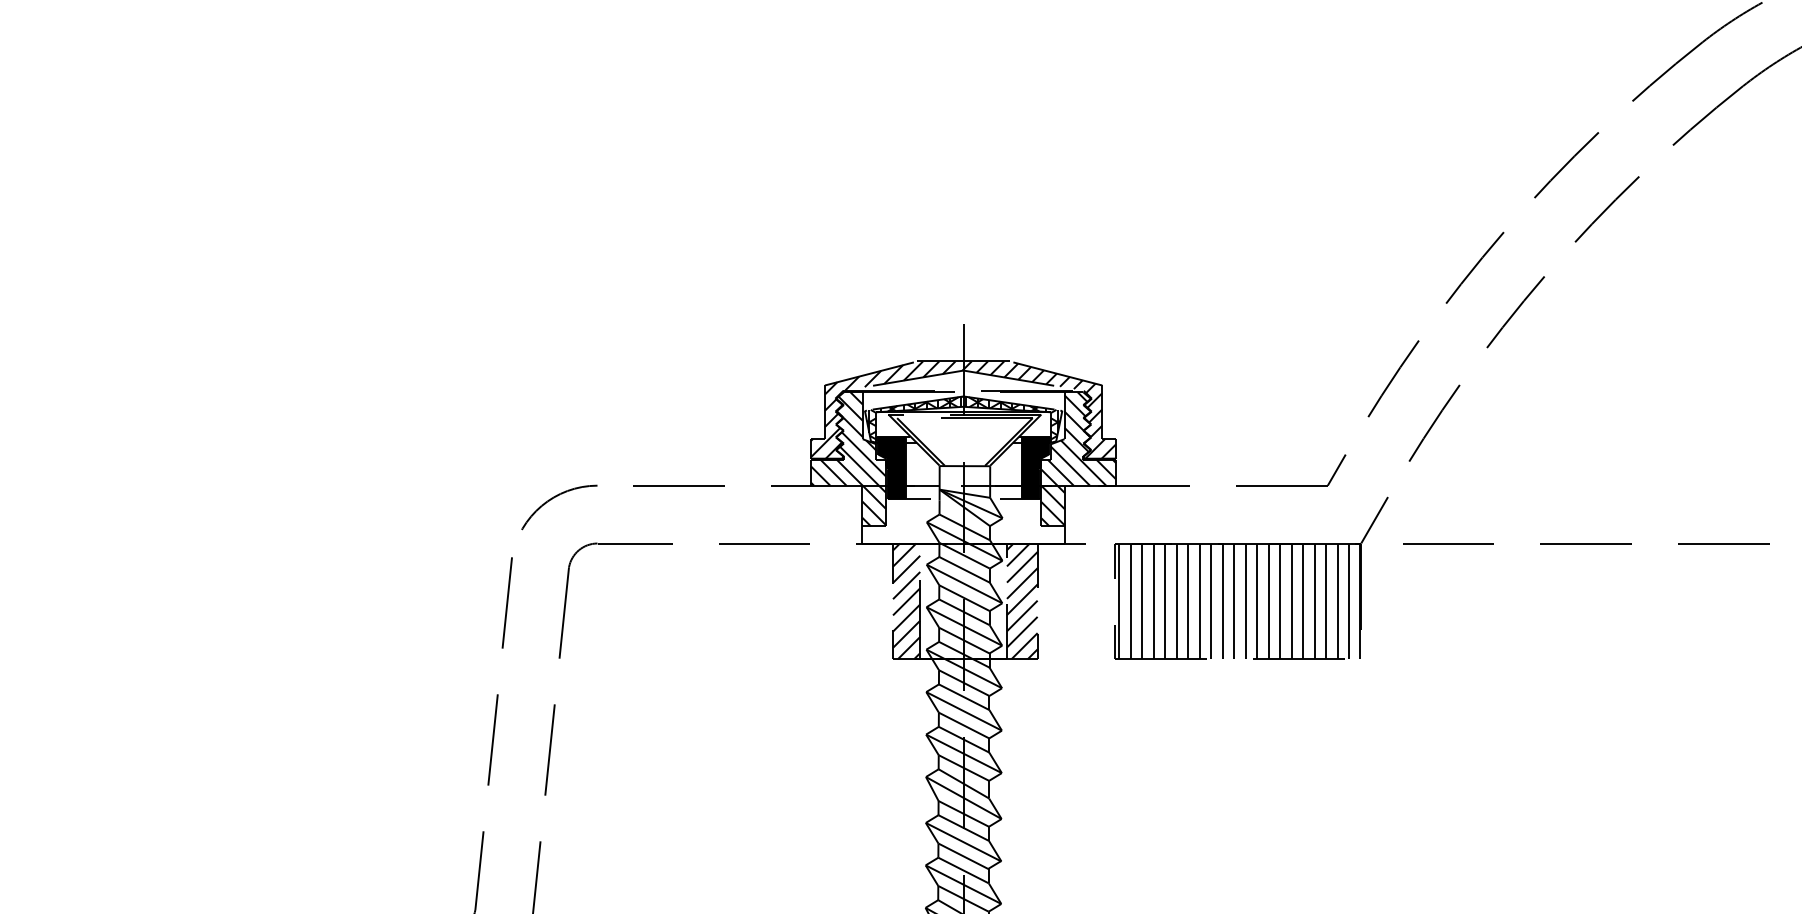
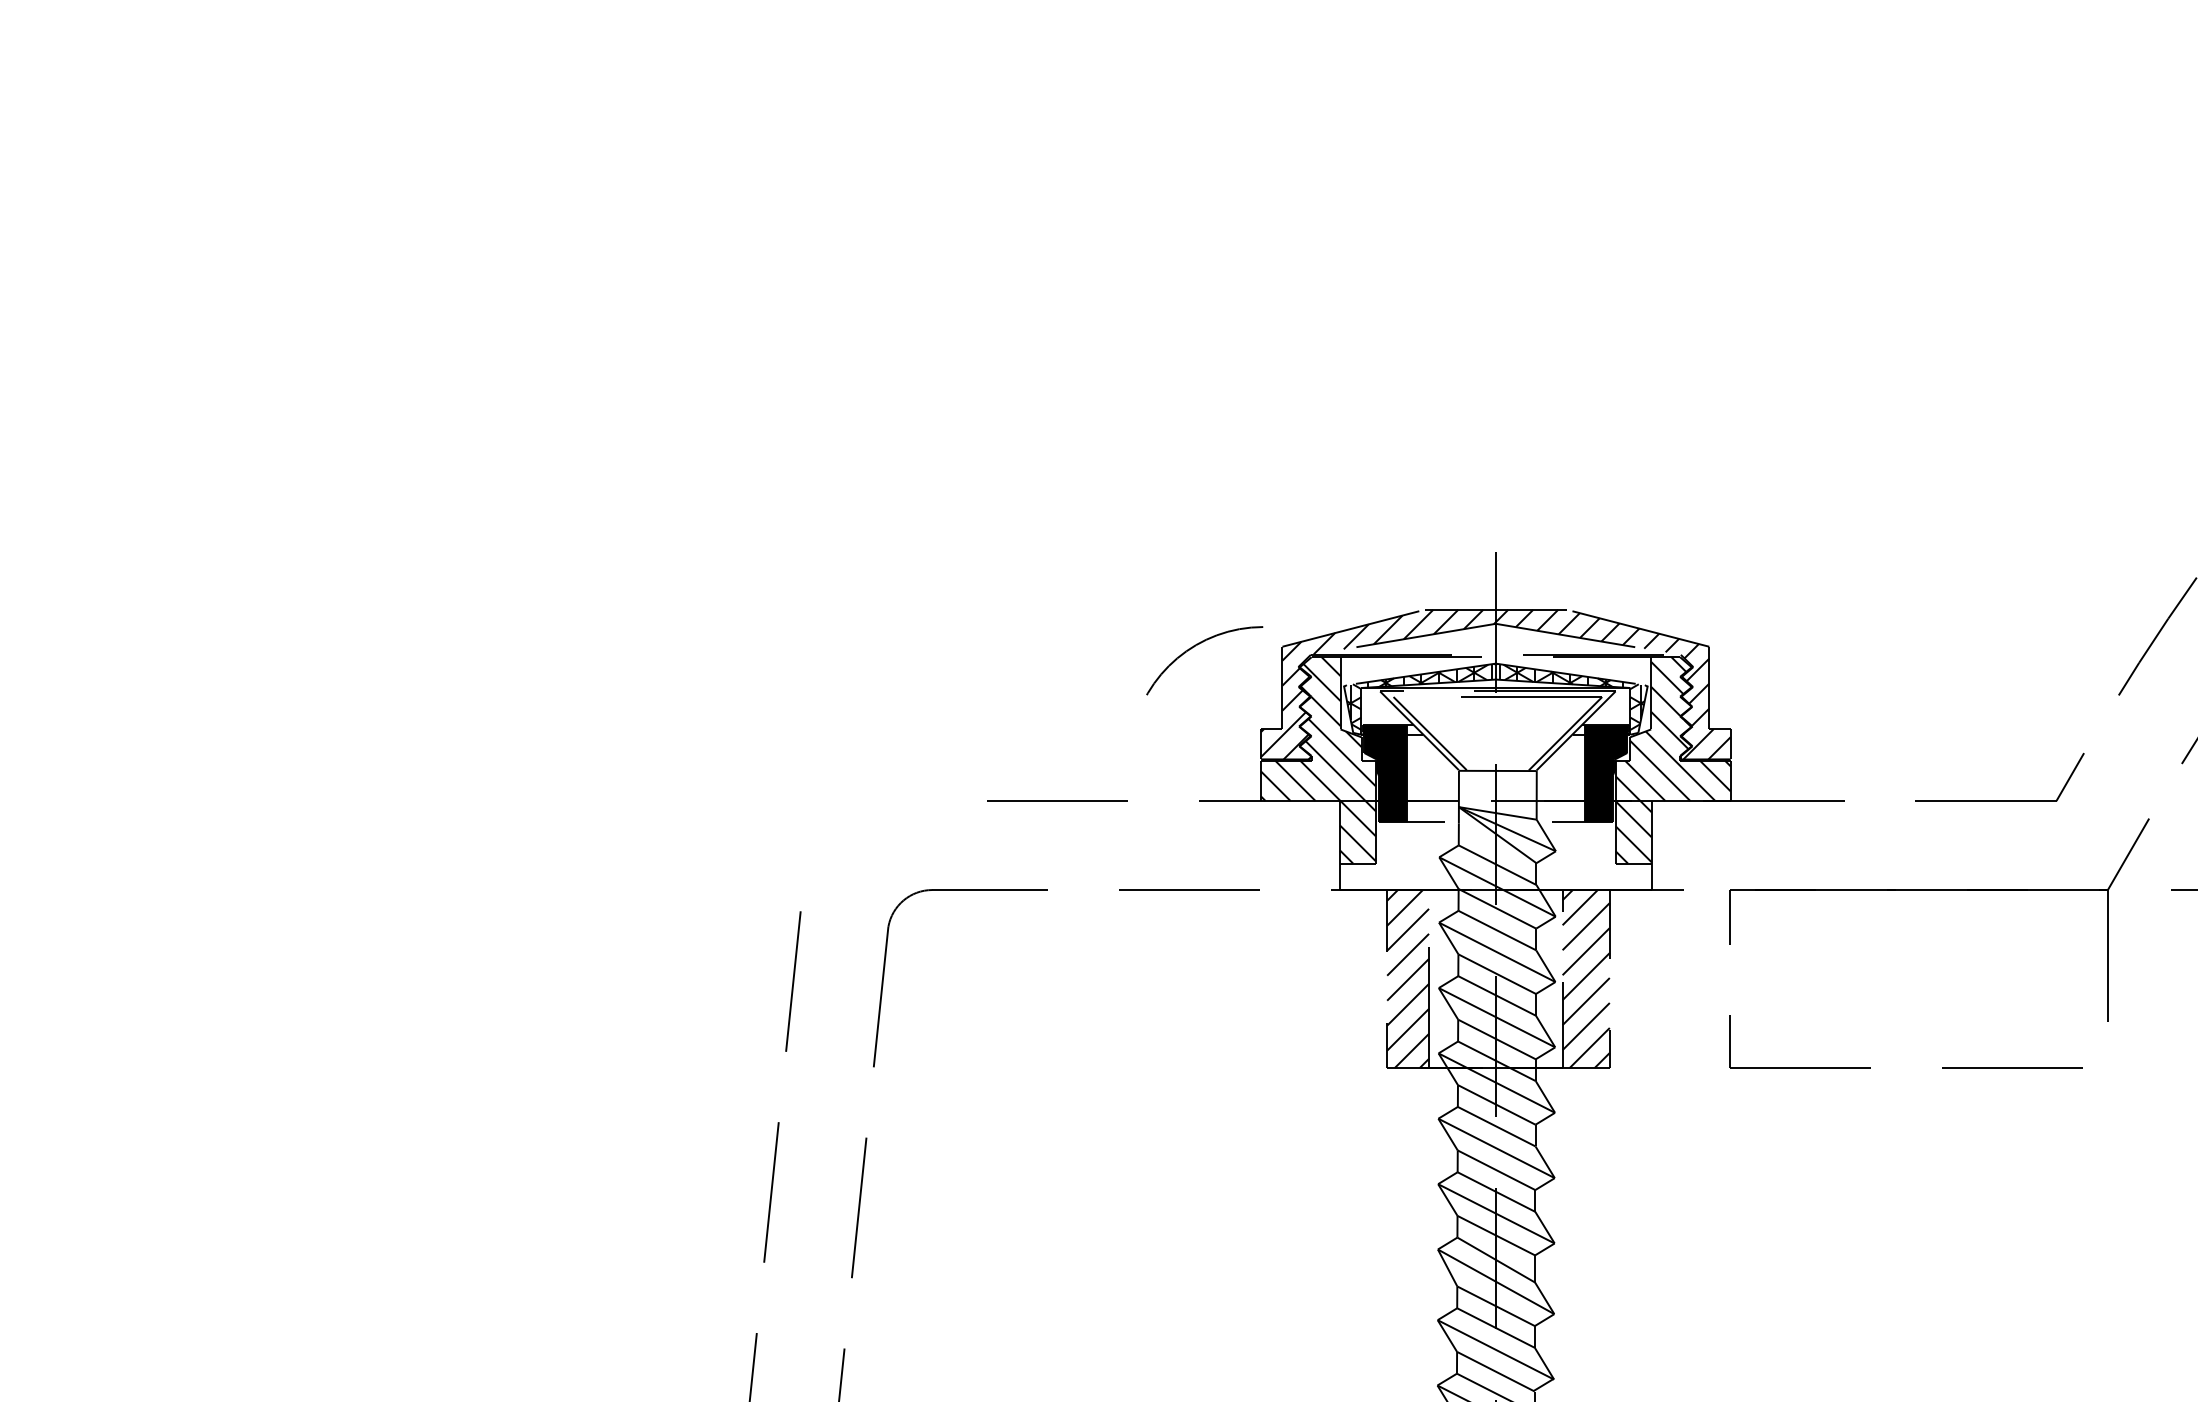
arc: (554, 498) -> (1197, 646), moved
hatch: (1239, 601) -> (1920, 979), removed

